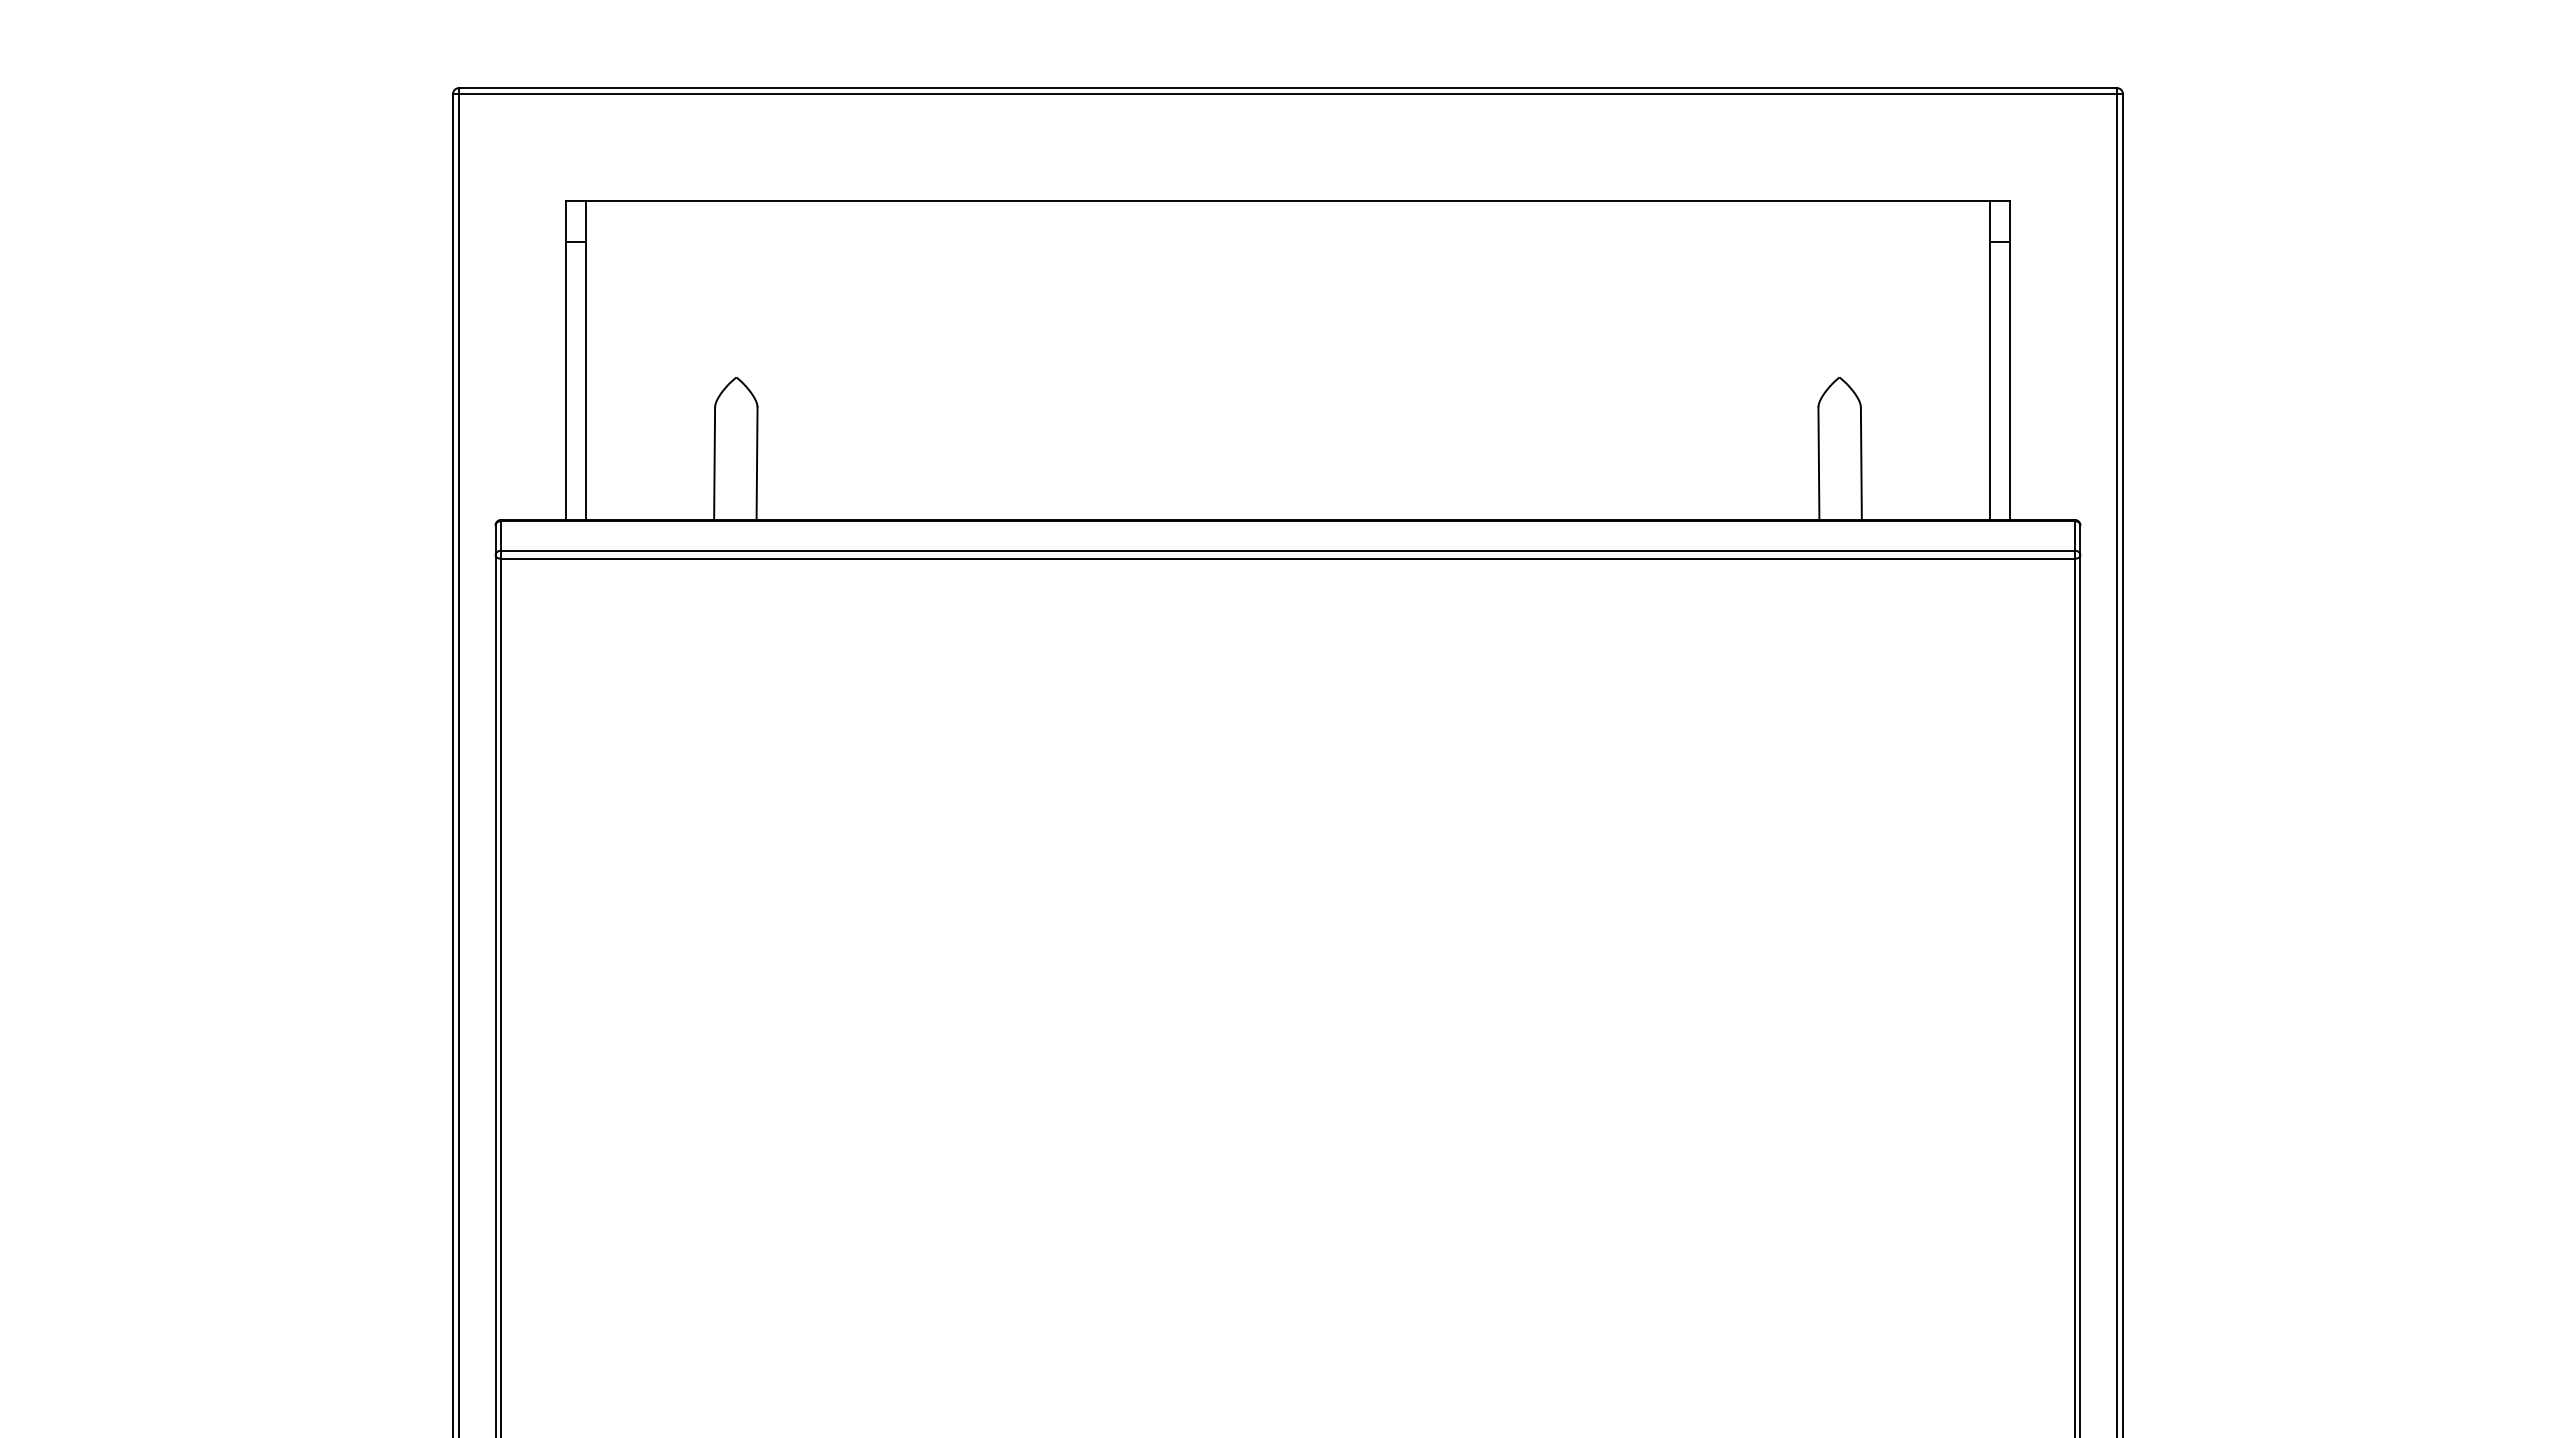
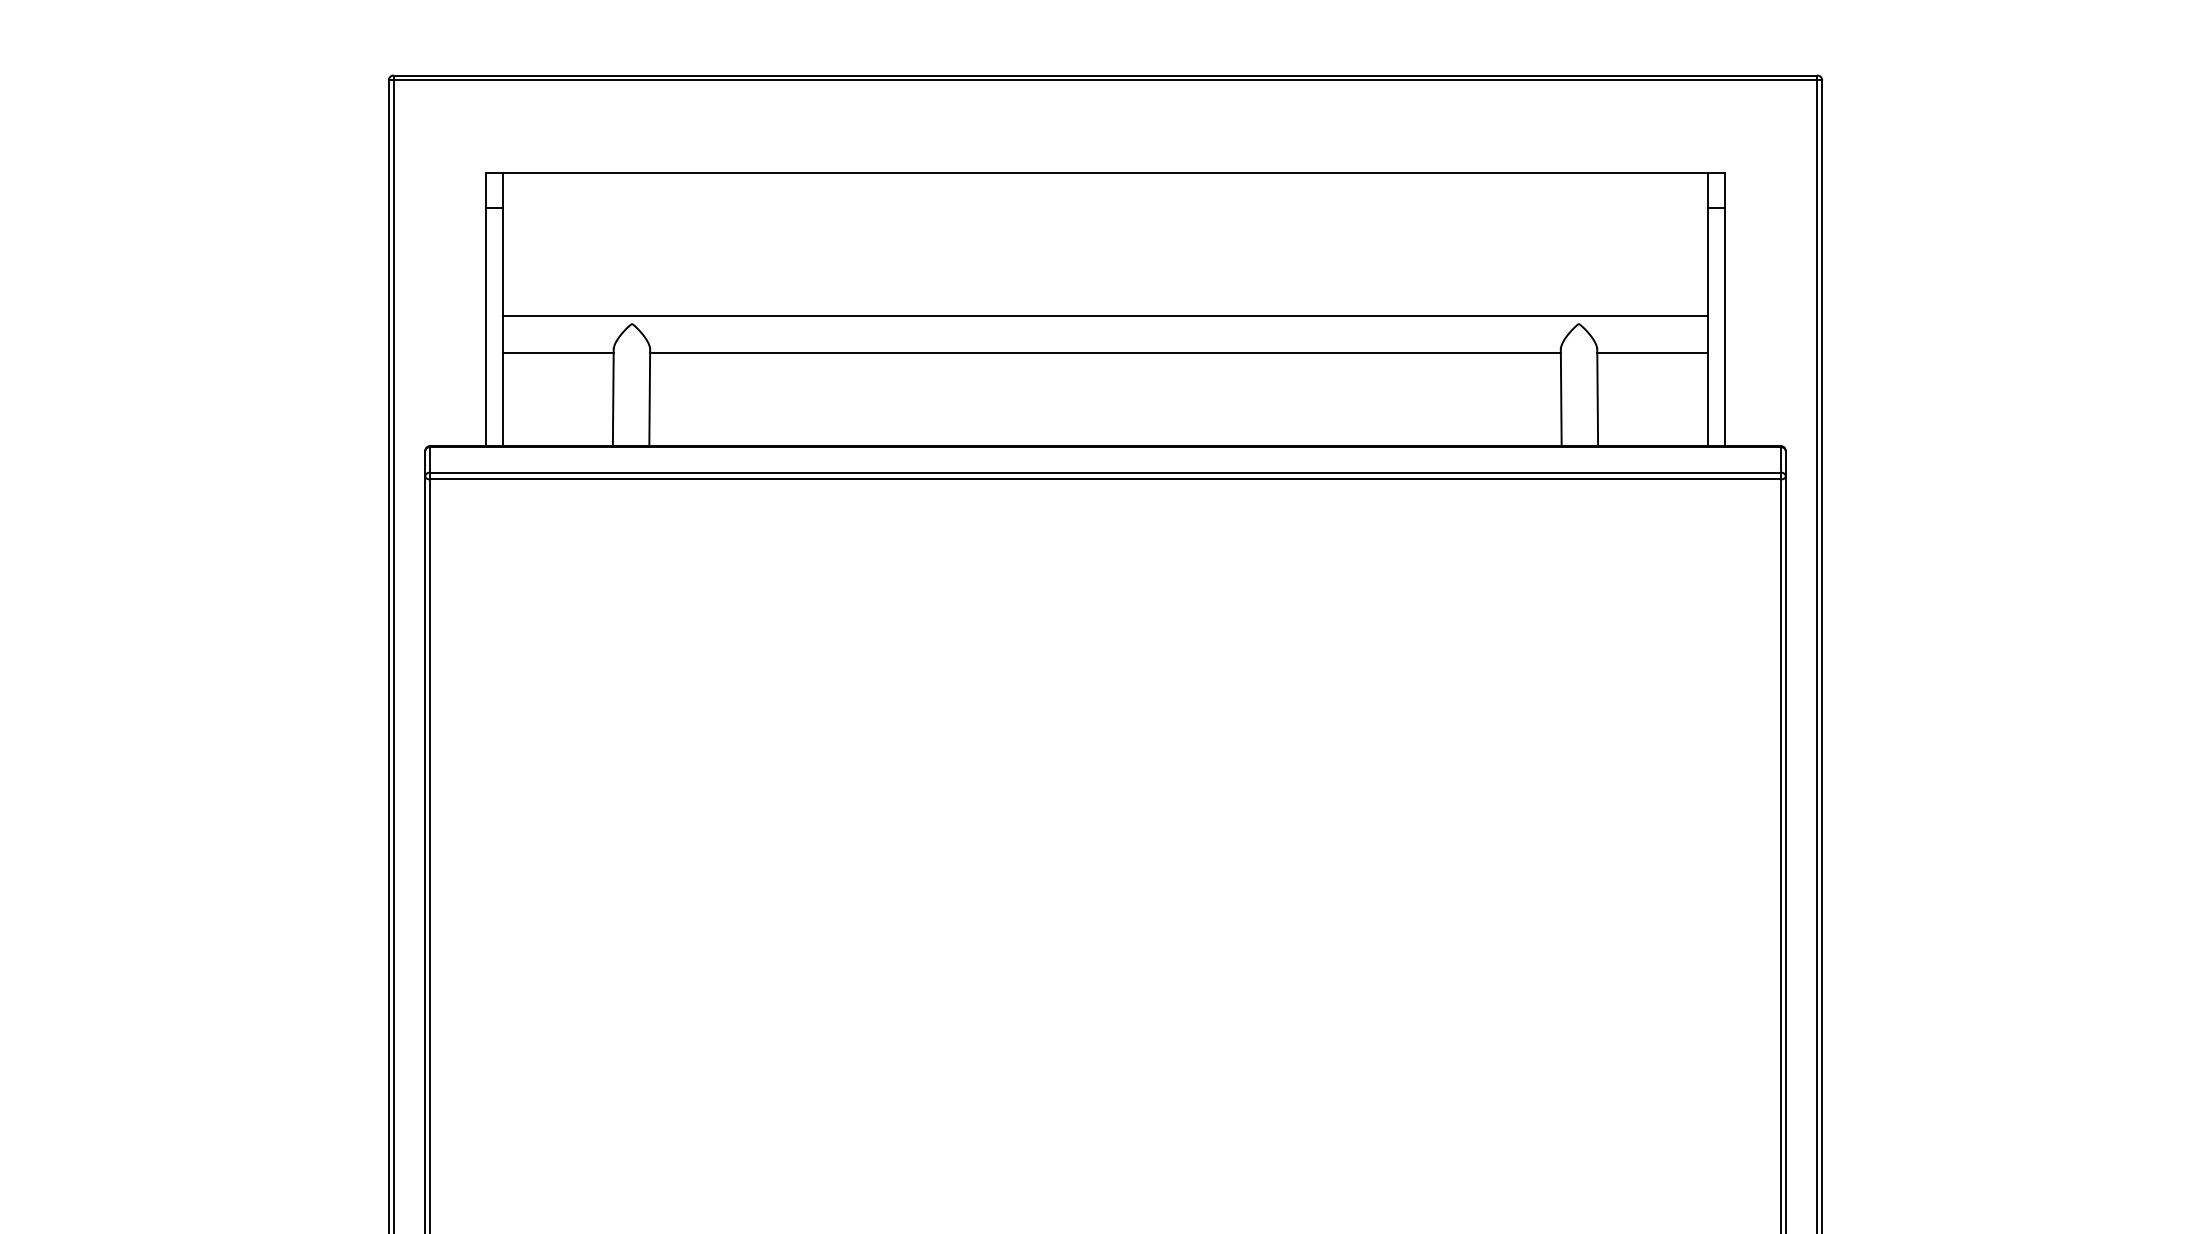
line: (1287, 368) -> (1105, 316), added
line: (650, 411) -> (558, 353), added
line: (1287, 411) -> (1105, 353), added
line: (1924, 411) -> (1651, 353), added

